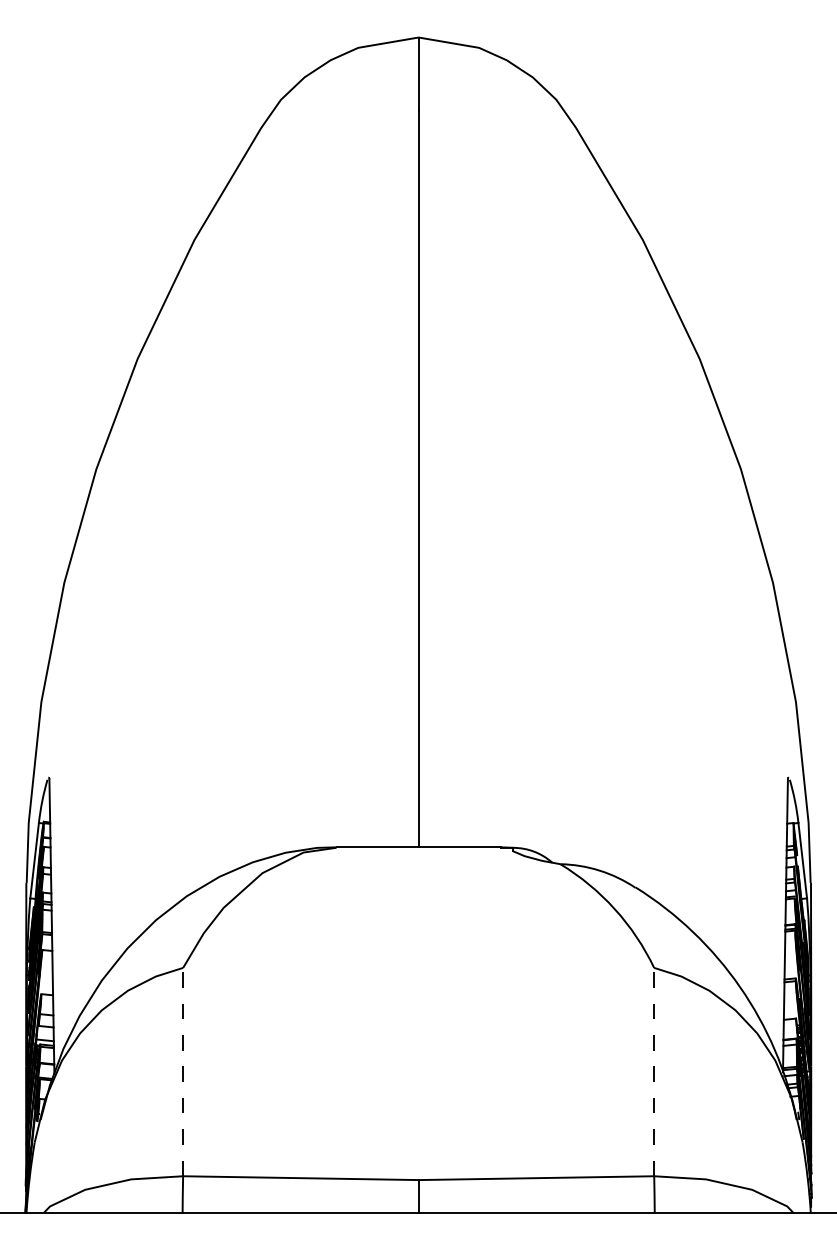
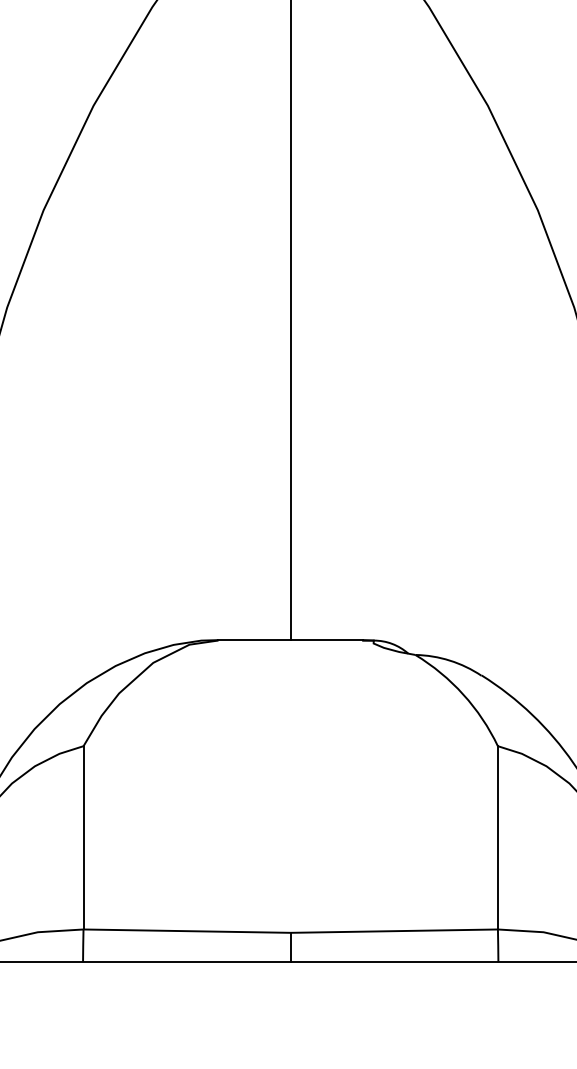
line: (183, 1071) -> (83, 837), dashed -> solid
line: (654, 1071) -> (498, 837), dashed -> solid

